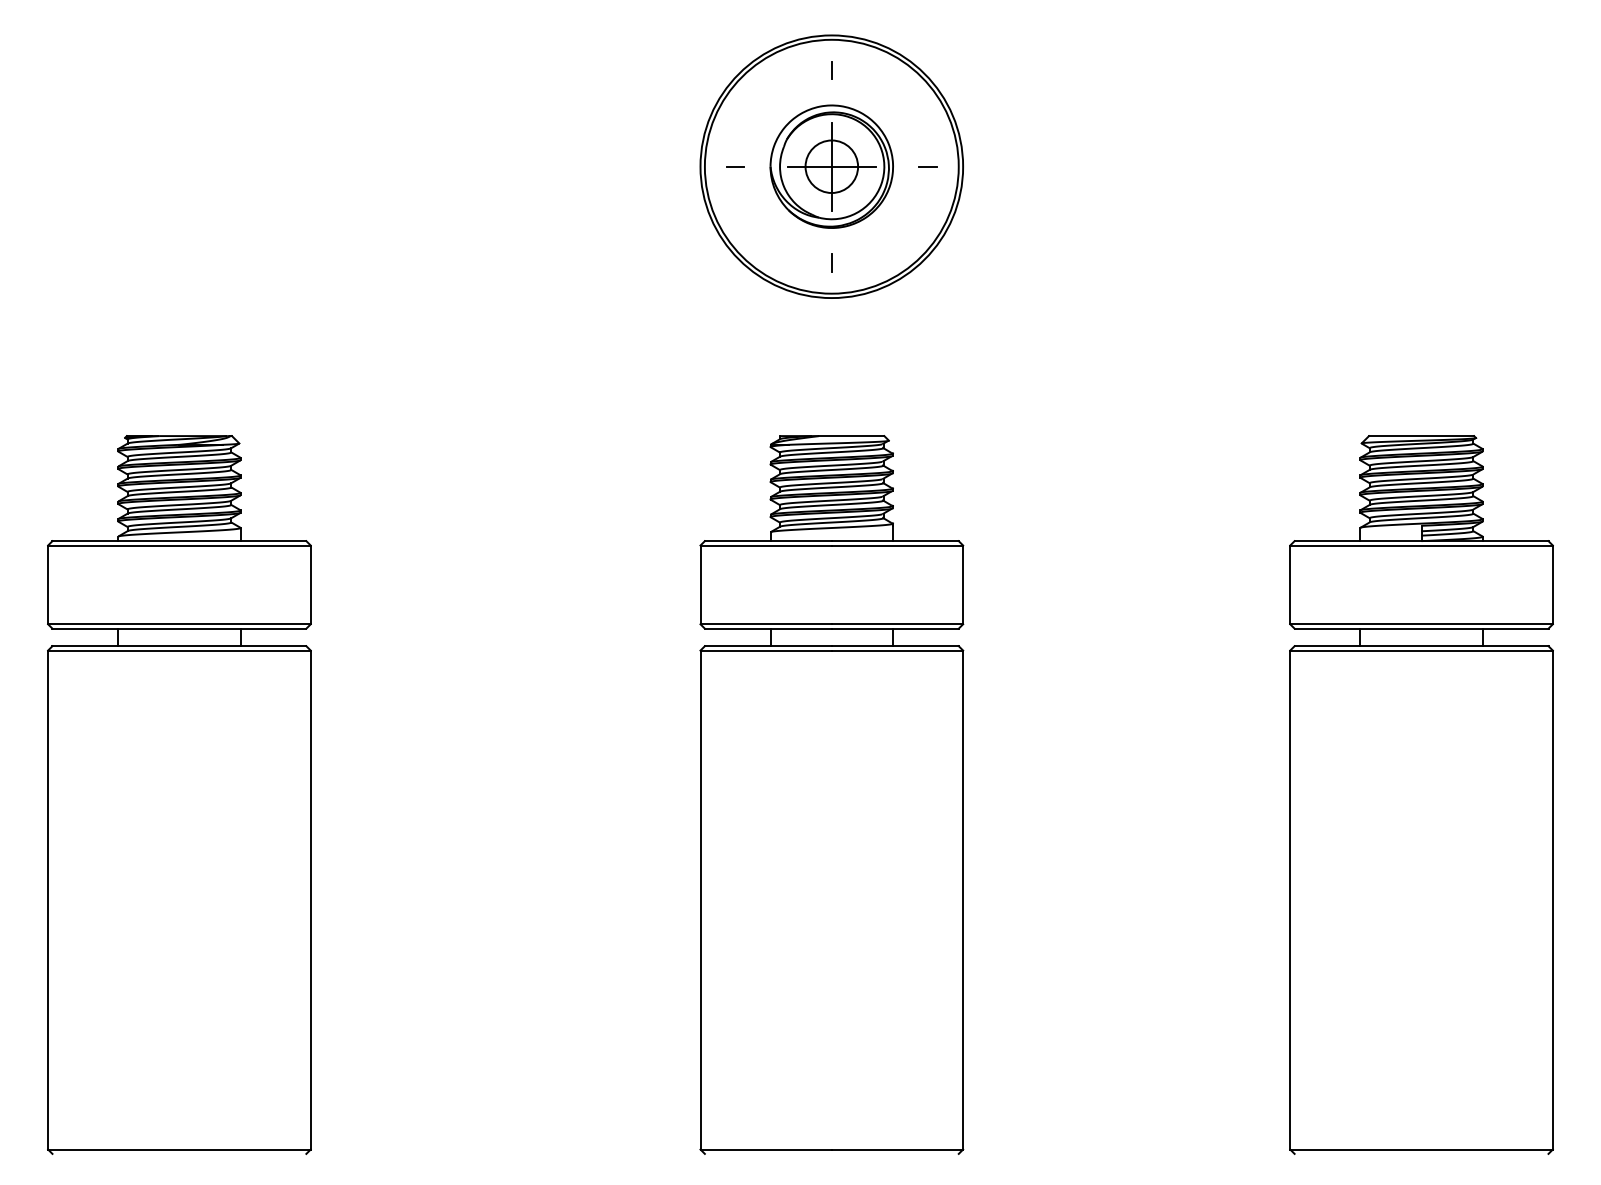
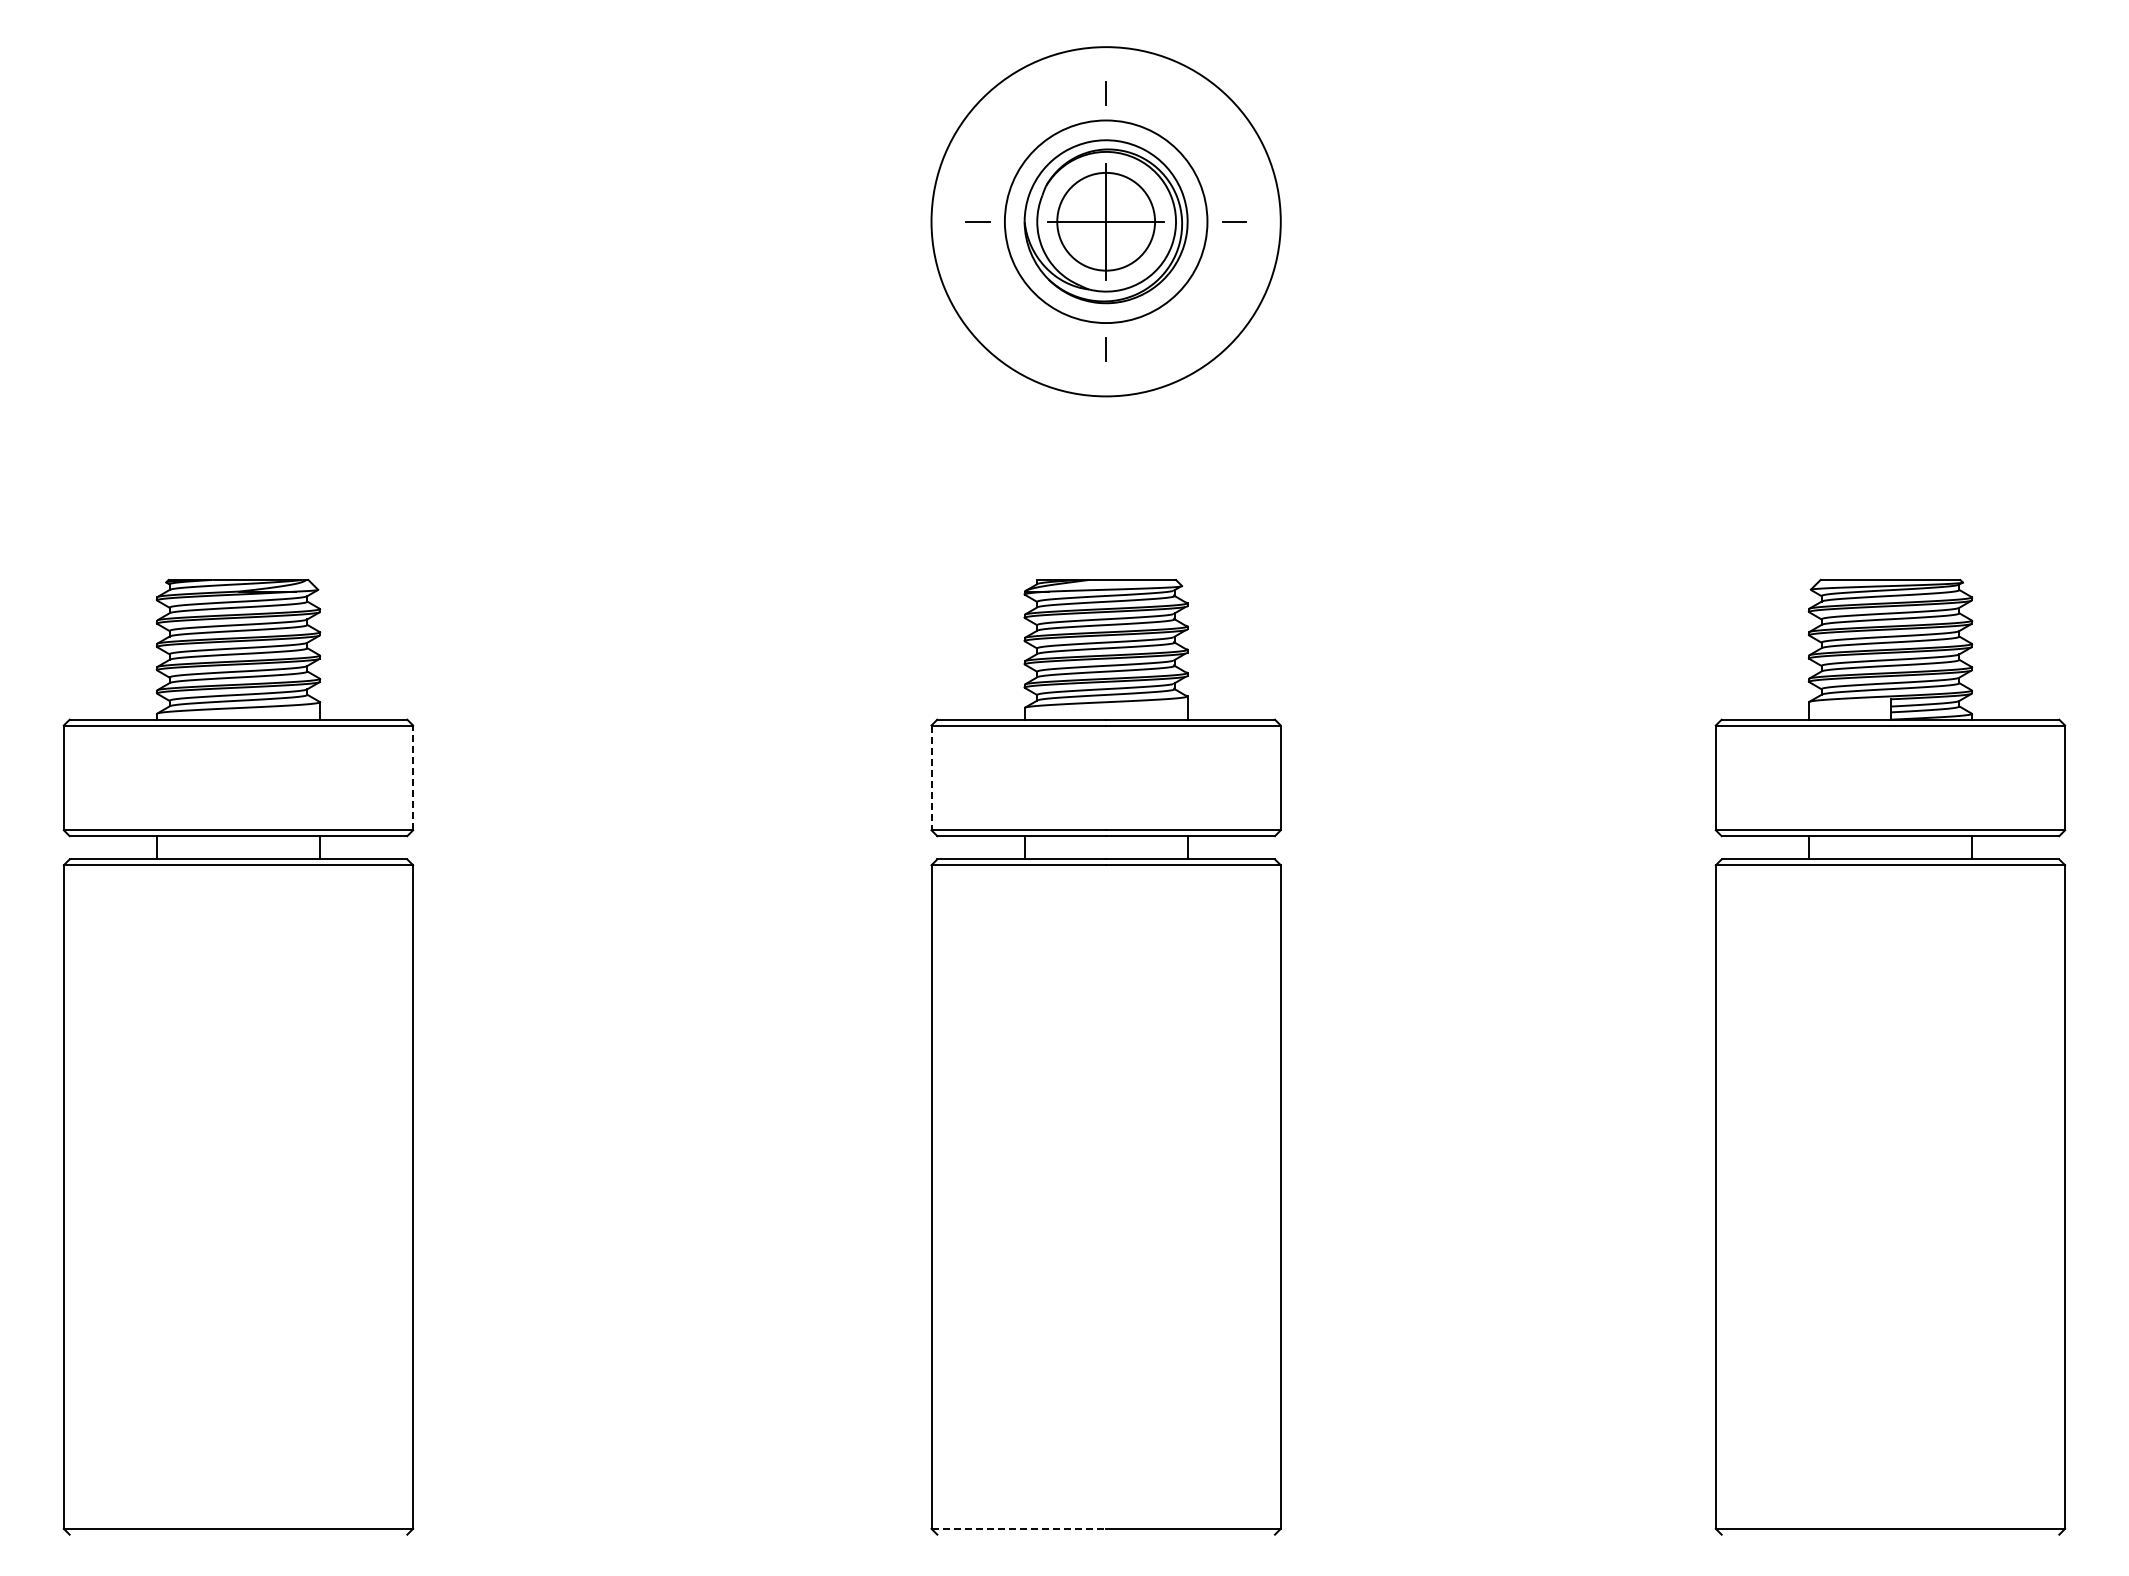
circle: (831, 166) -> (1105, 221), size x0.6
circle: (832, 166) -> (1106, 221), size x1.4
line: (311, 584) -> (413, 777), solid -> dashed
line: (700, 585) -> (931, 778), solid -> dashed
line: (766, 1149) -> (1019, 1528), solid -> dashed

